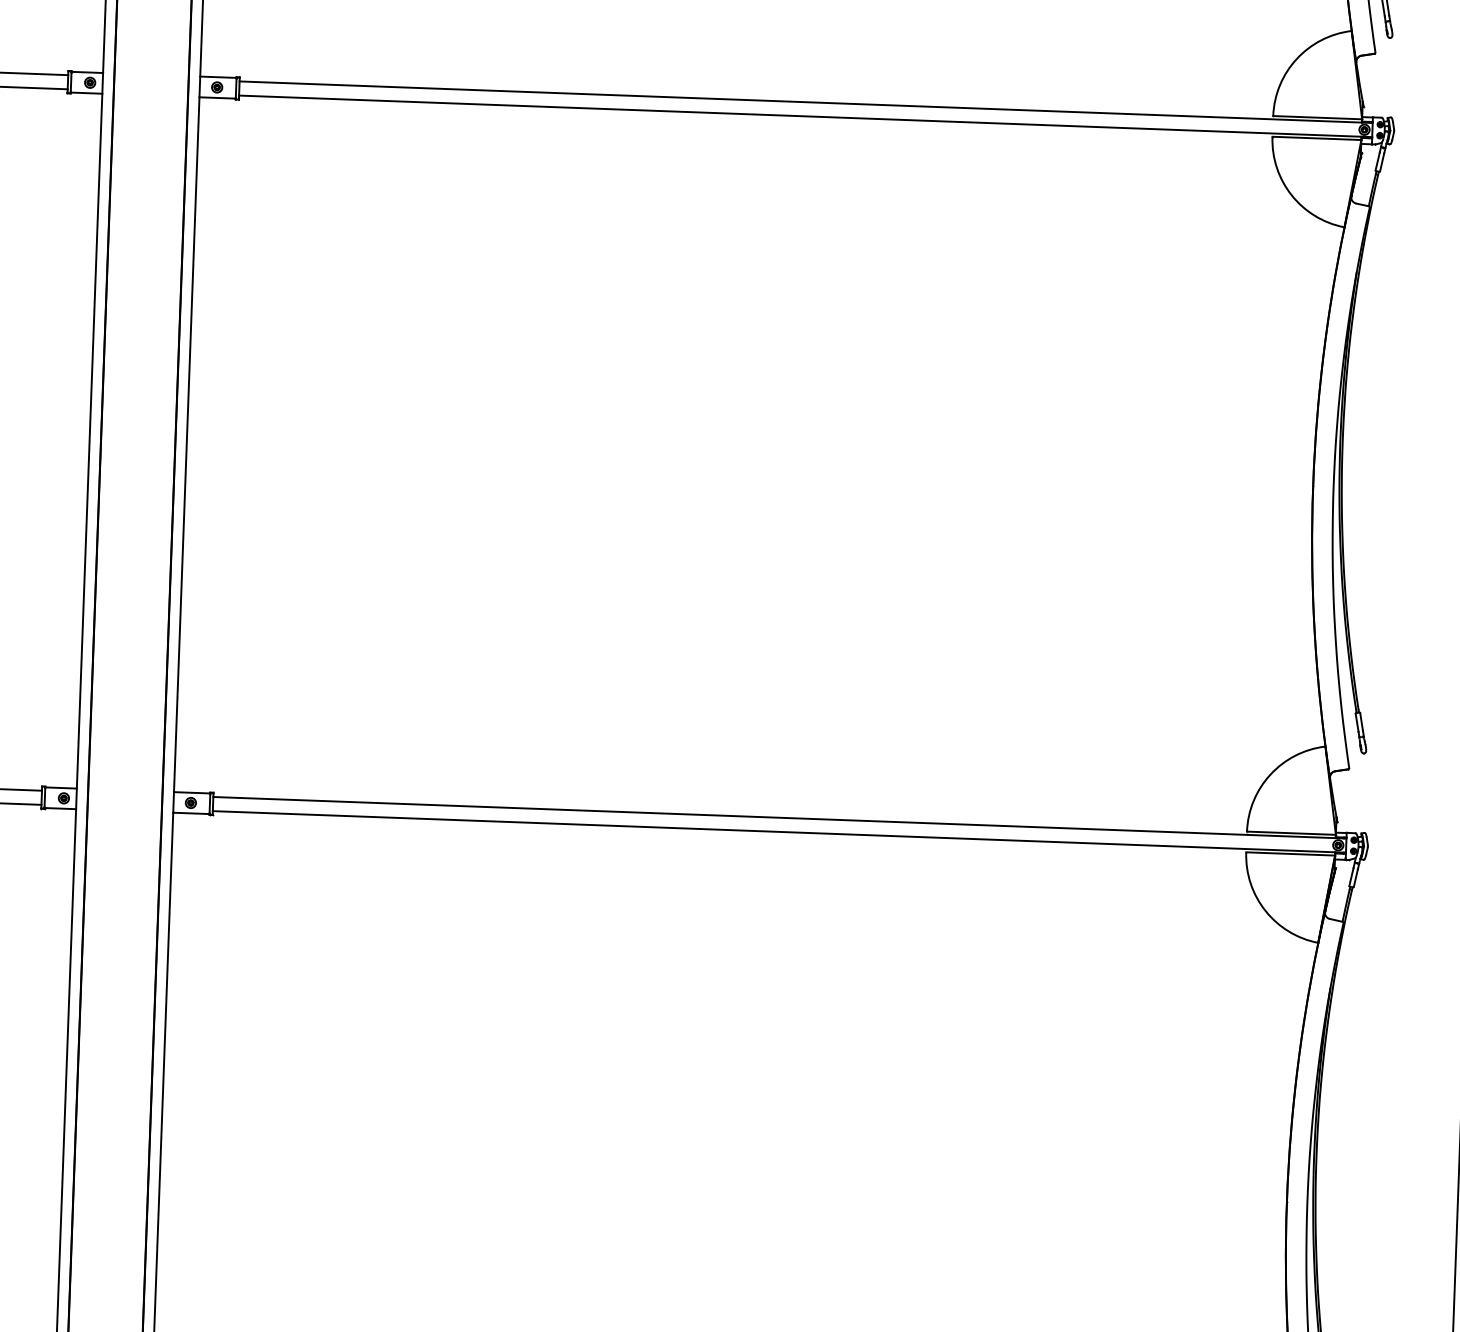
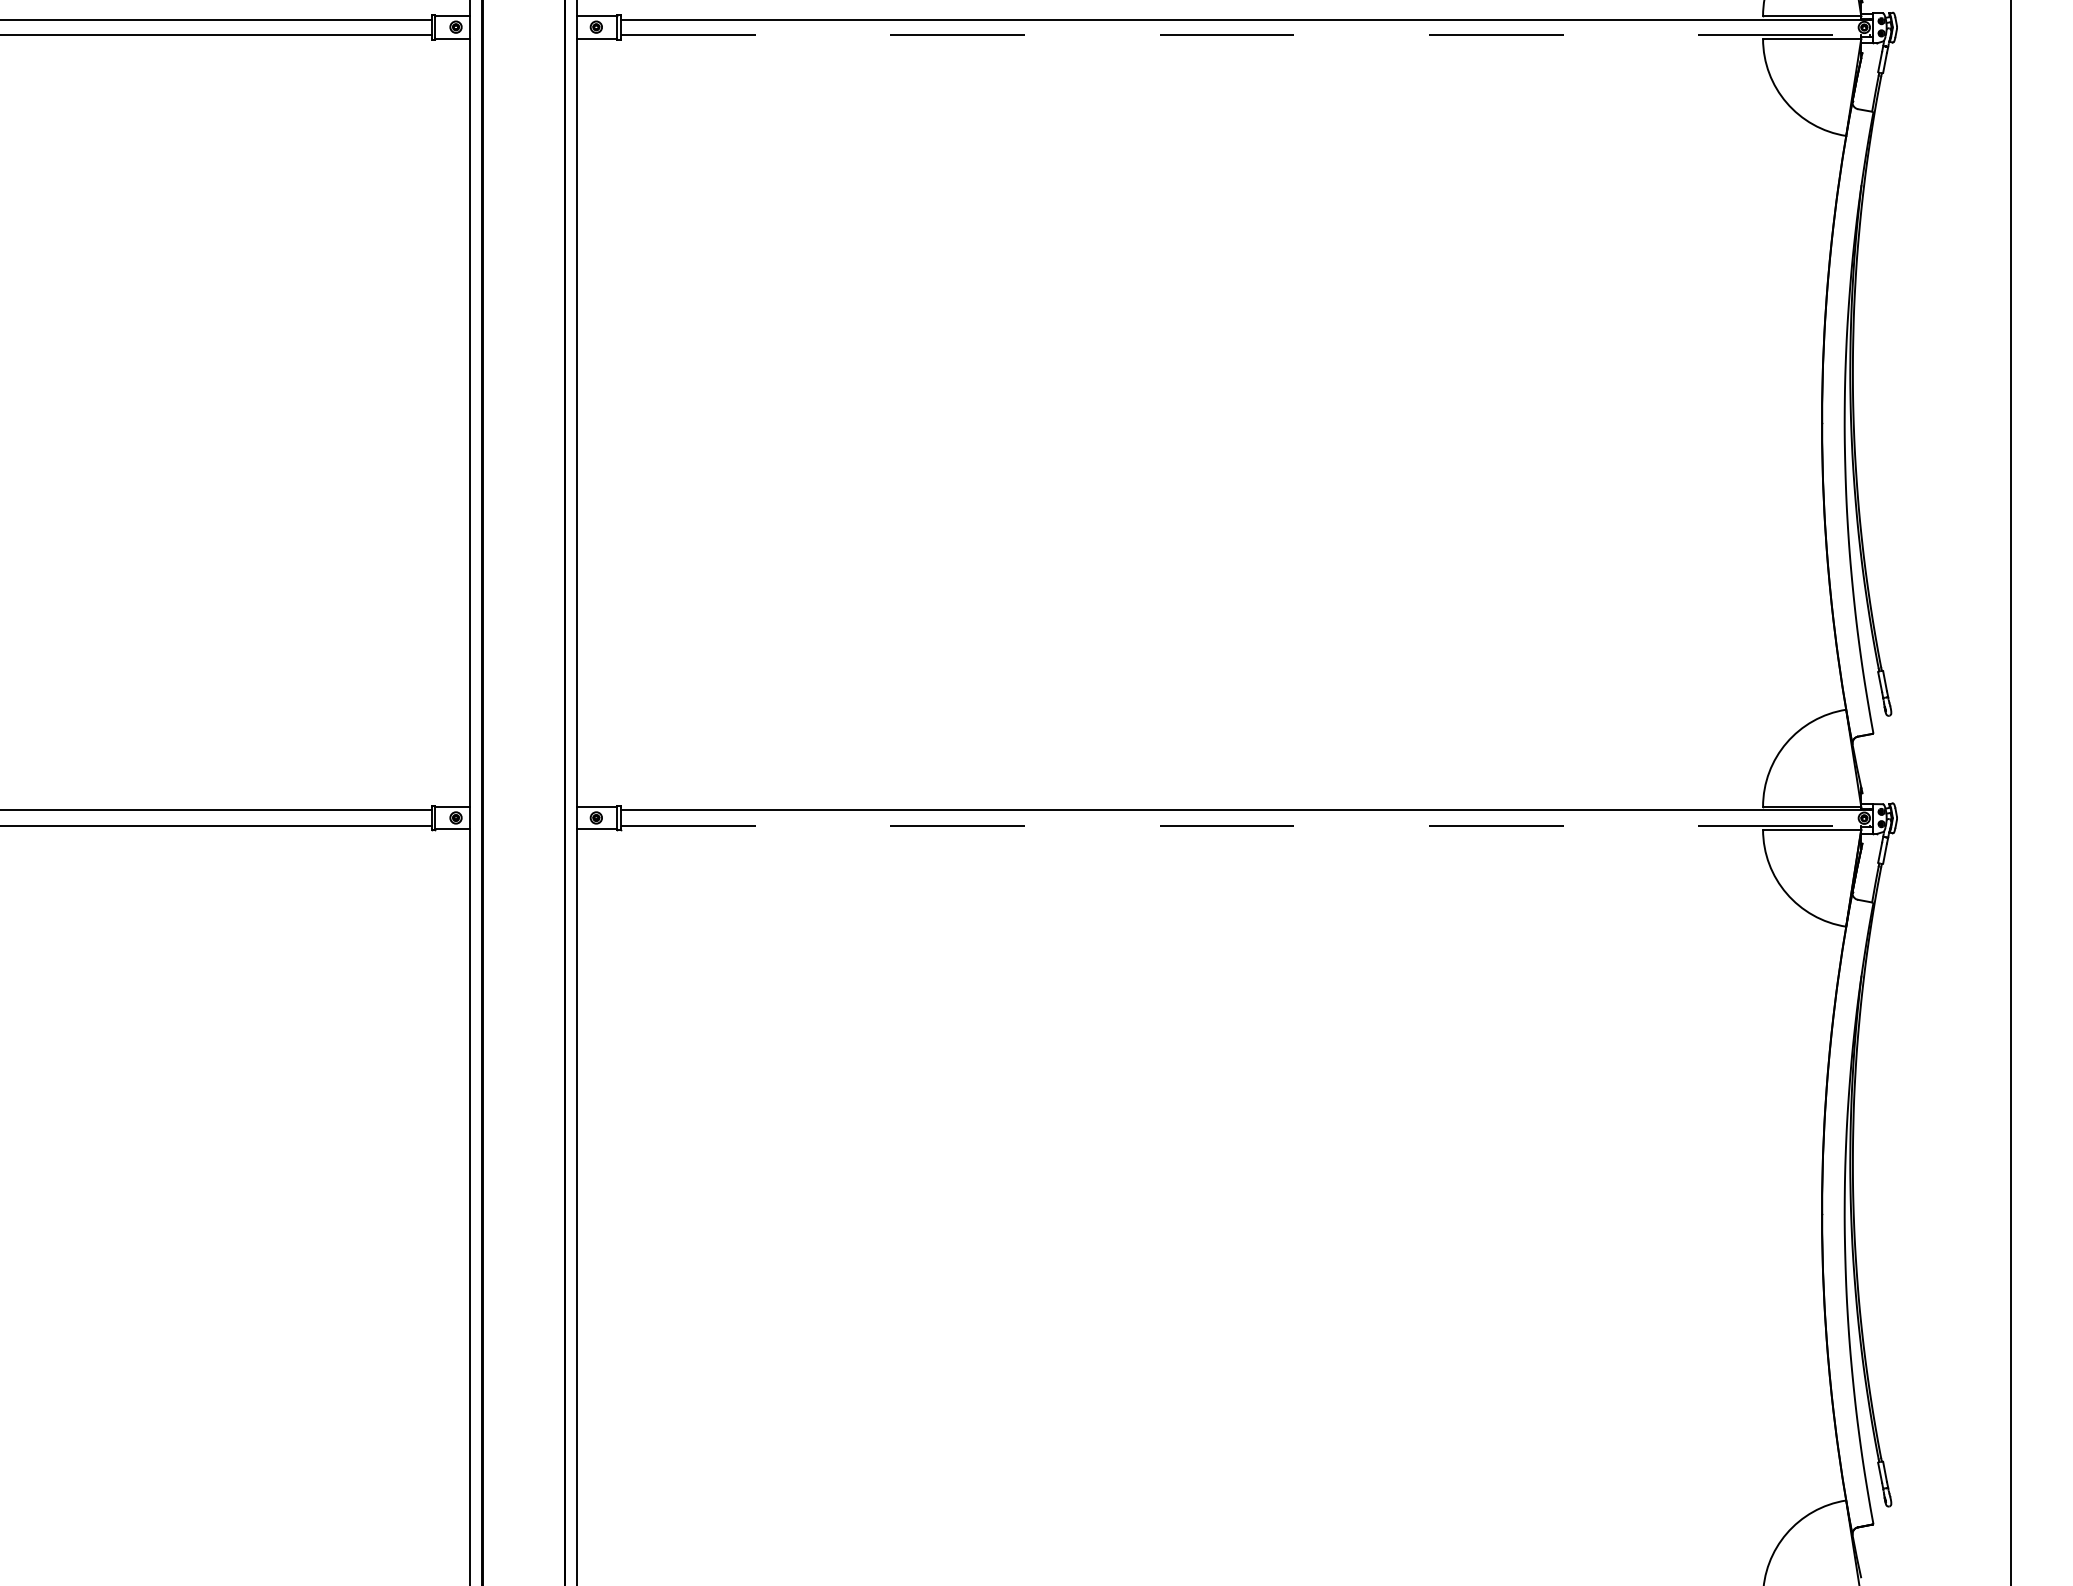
line: (806, 116) -> (1247, 35), solid -> dashed
line: (779, 832) -> (1247, 826), solid -> dashed

